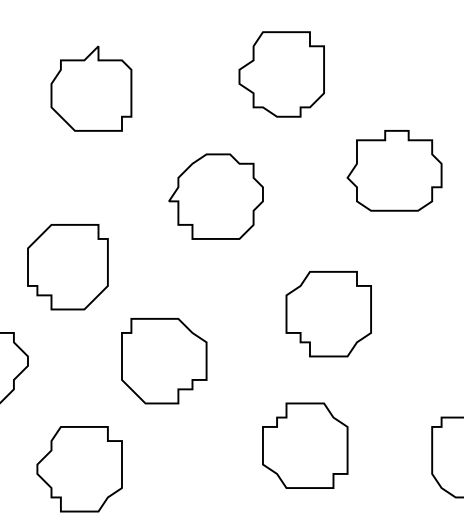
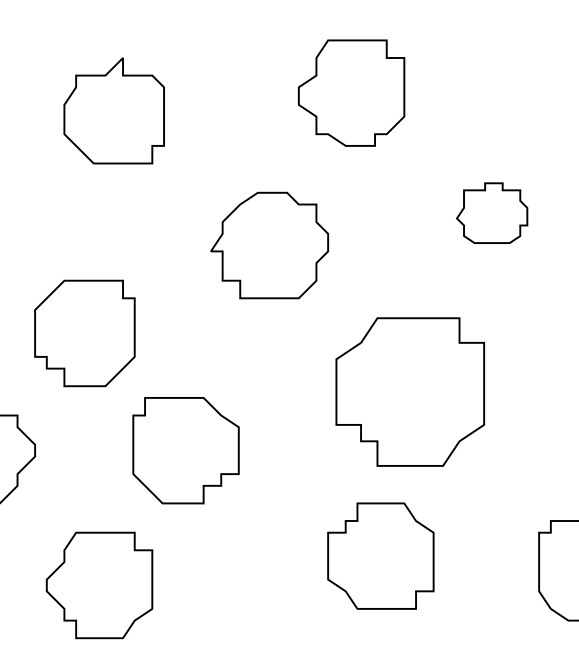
part: (393, 170) -> (491, 212), size x0.6
part: (328, 313) -> (409, 391), size x1.4
part: (163, 361) -> (185, 450), moved

